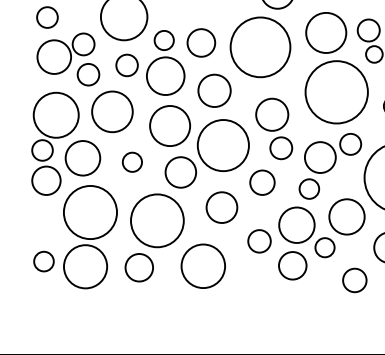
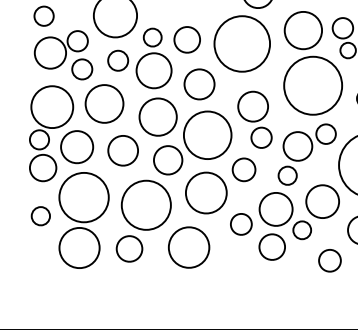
part: (131, 161) -> (122, 150), size x1.67
part: (222, 207) -> (206, 192), size x1.43
part: (43, 261) -> (40, 216), moved

